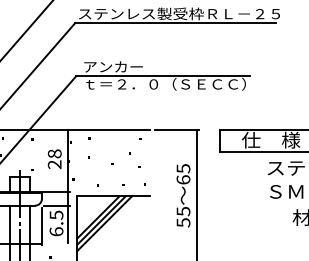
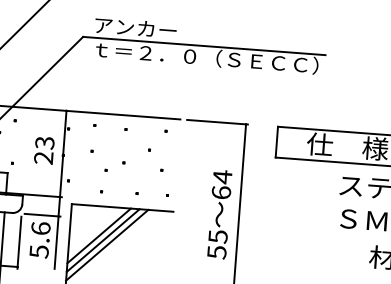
text: (54, 153) -> (44, 142), 28 -> 23
text: (183, 168) -> (222, 176), 65 -> 64
text: (56, 223) -> (40, 240), 6.5 -> 5.6

